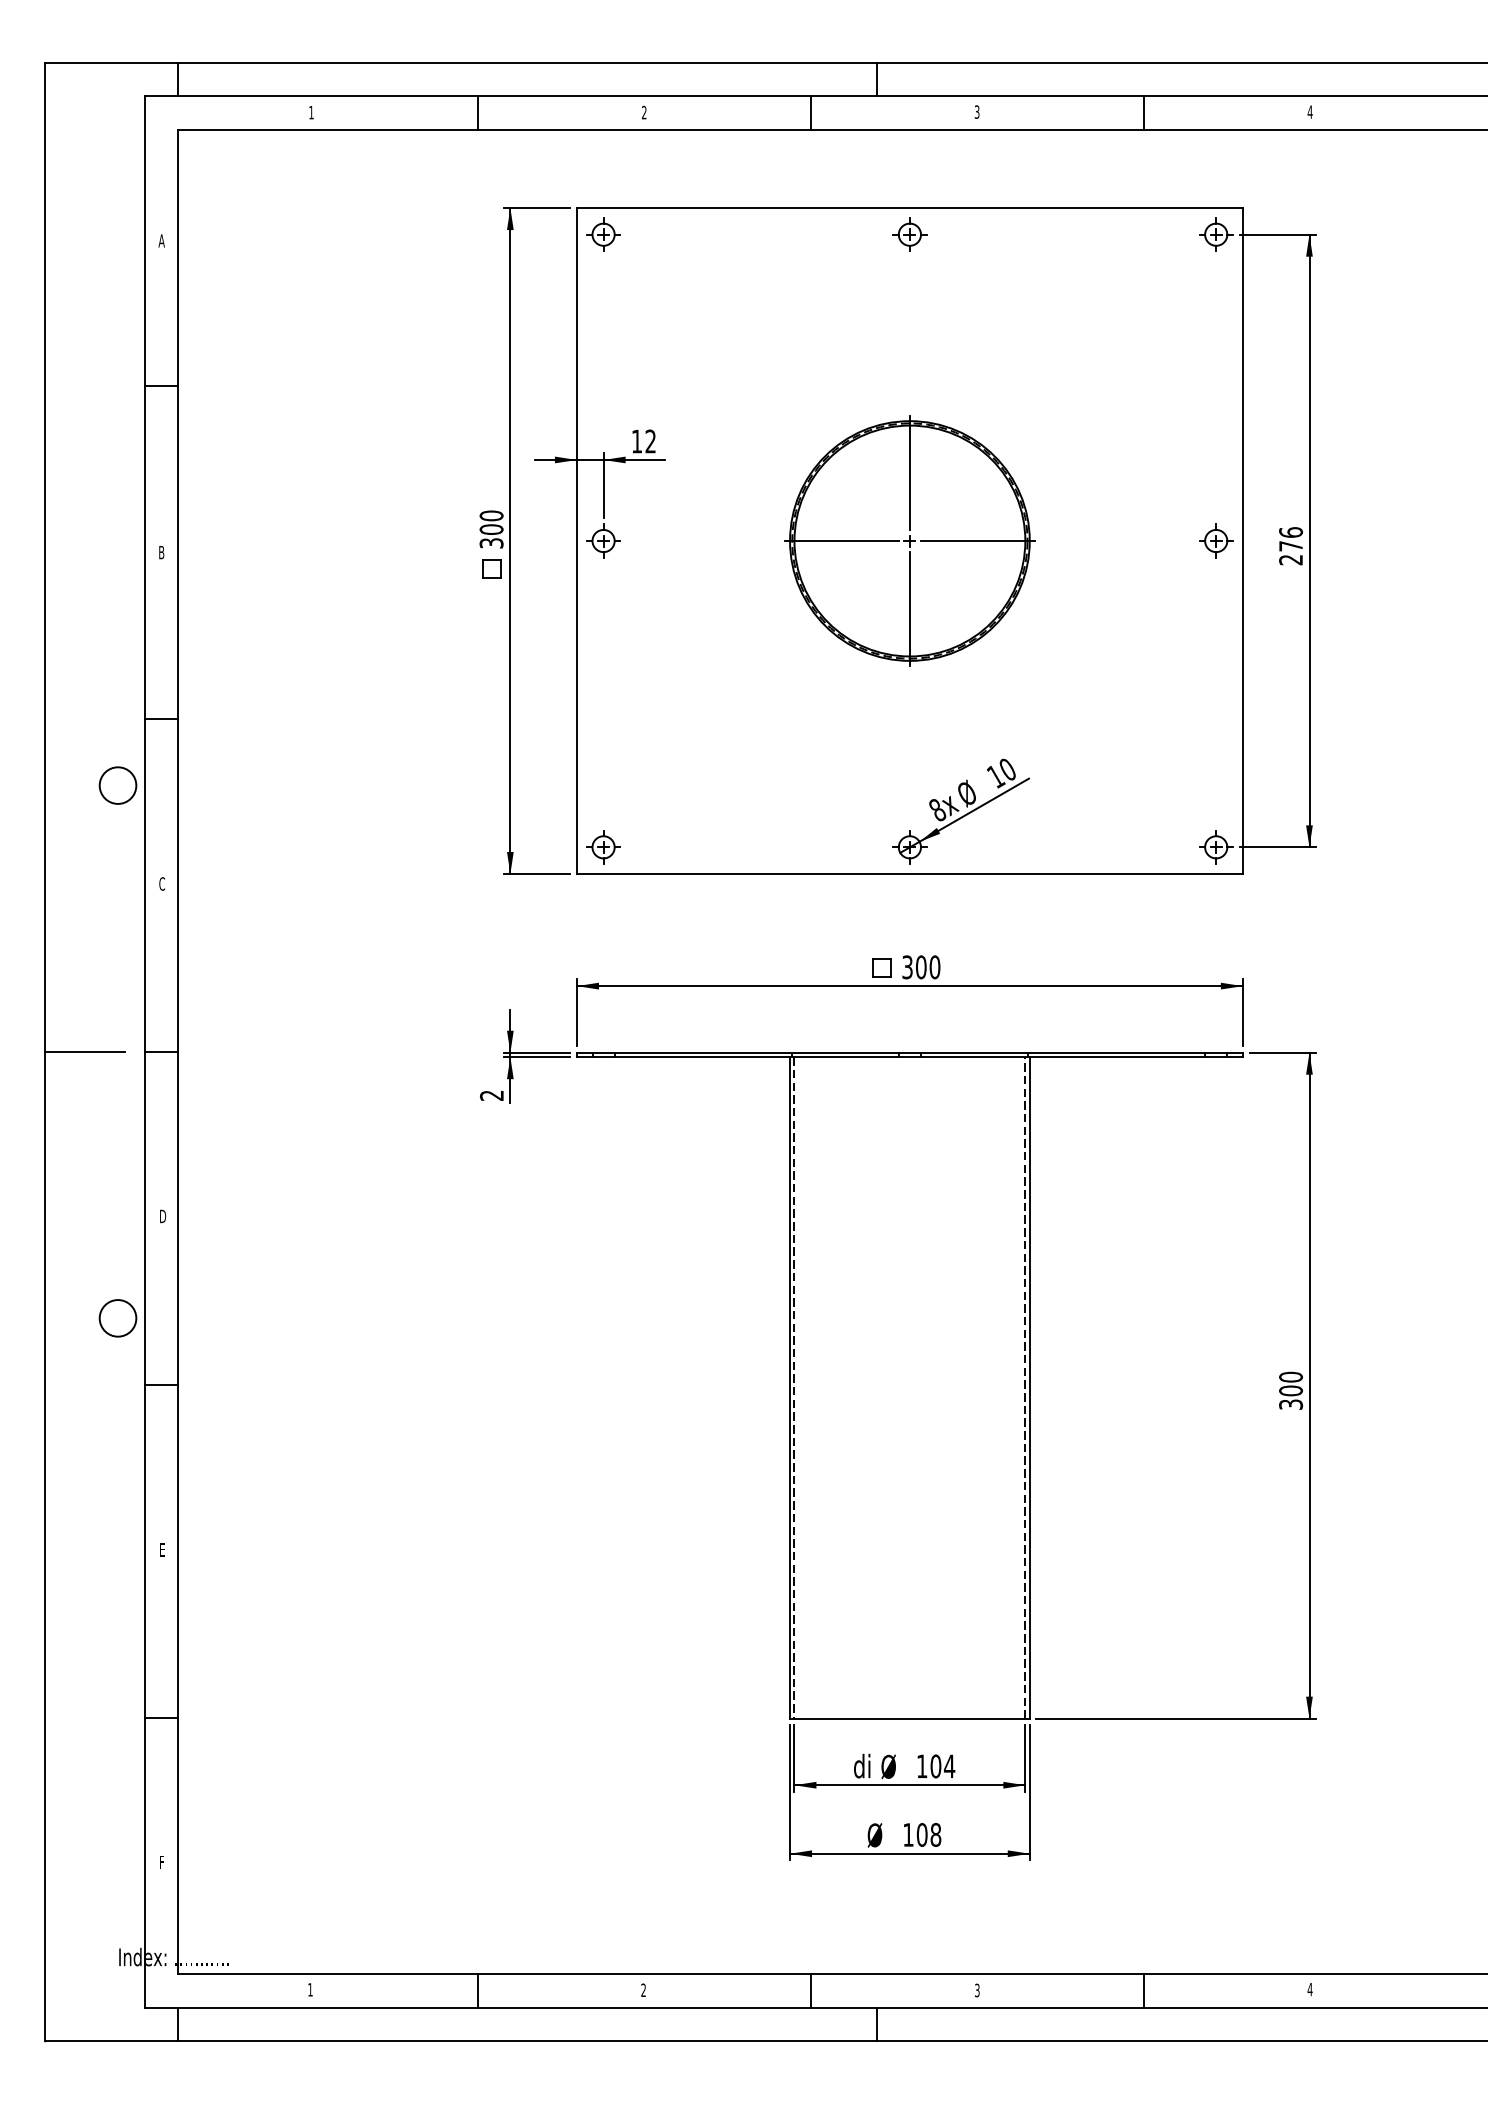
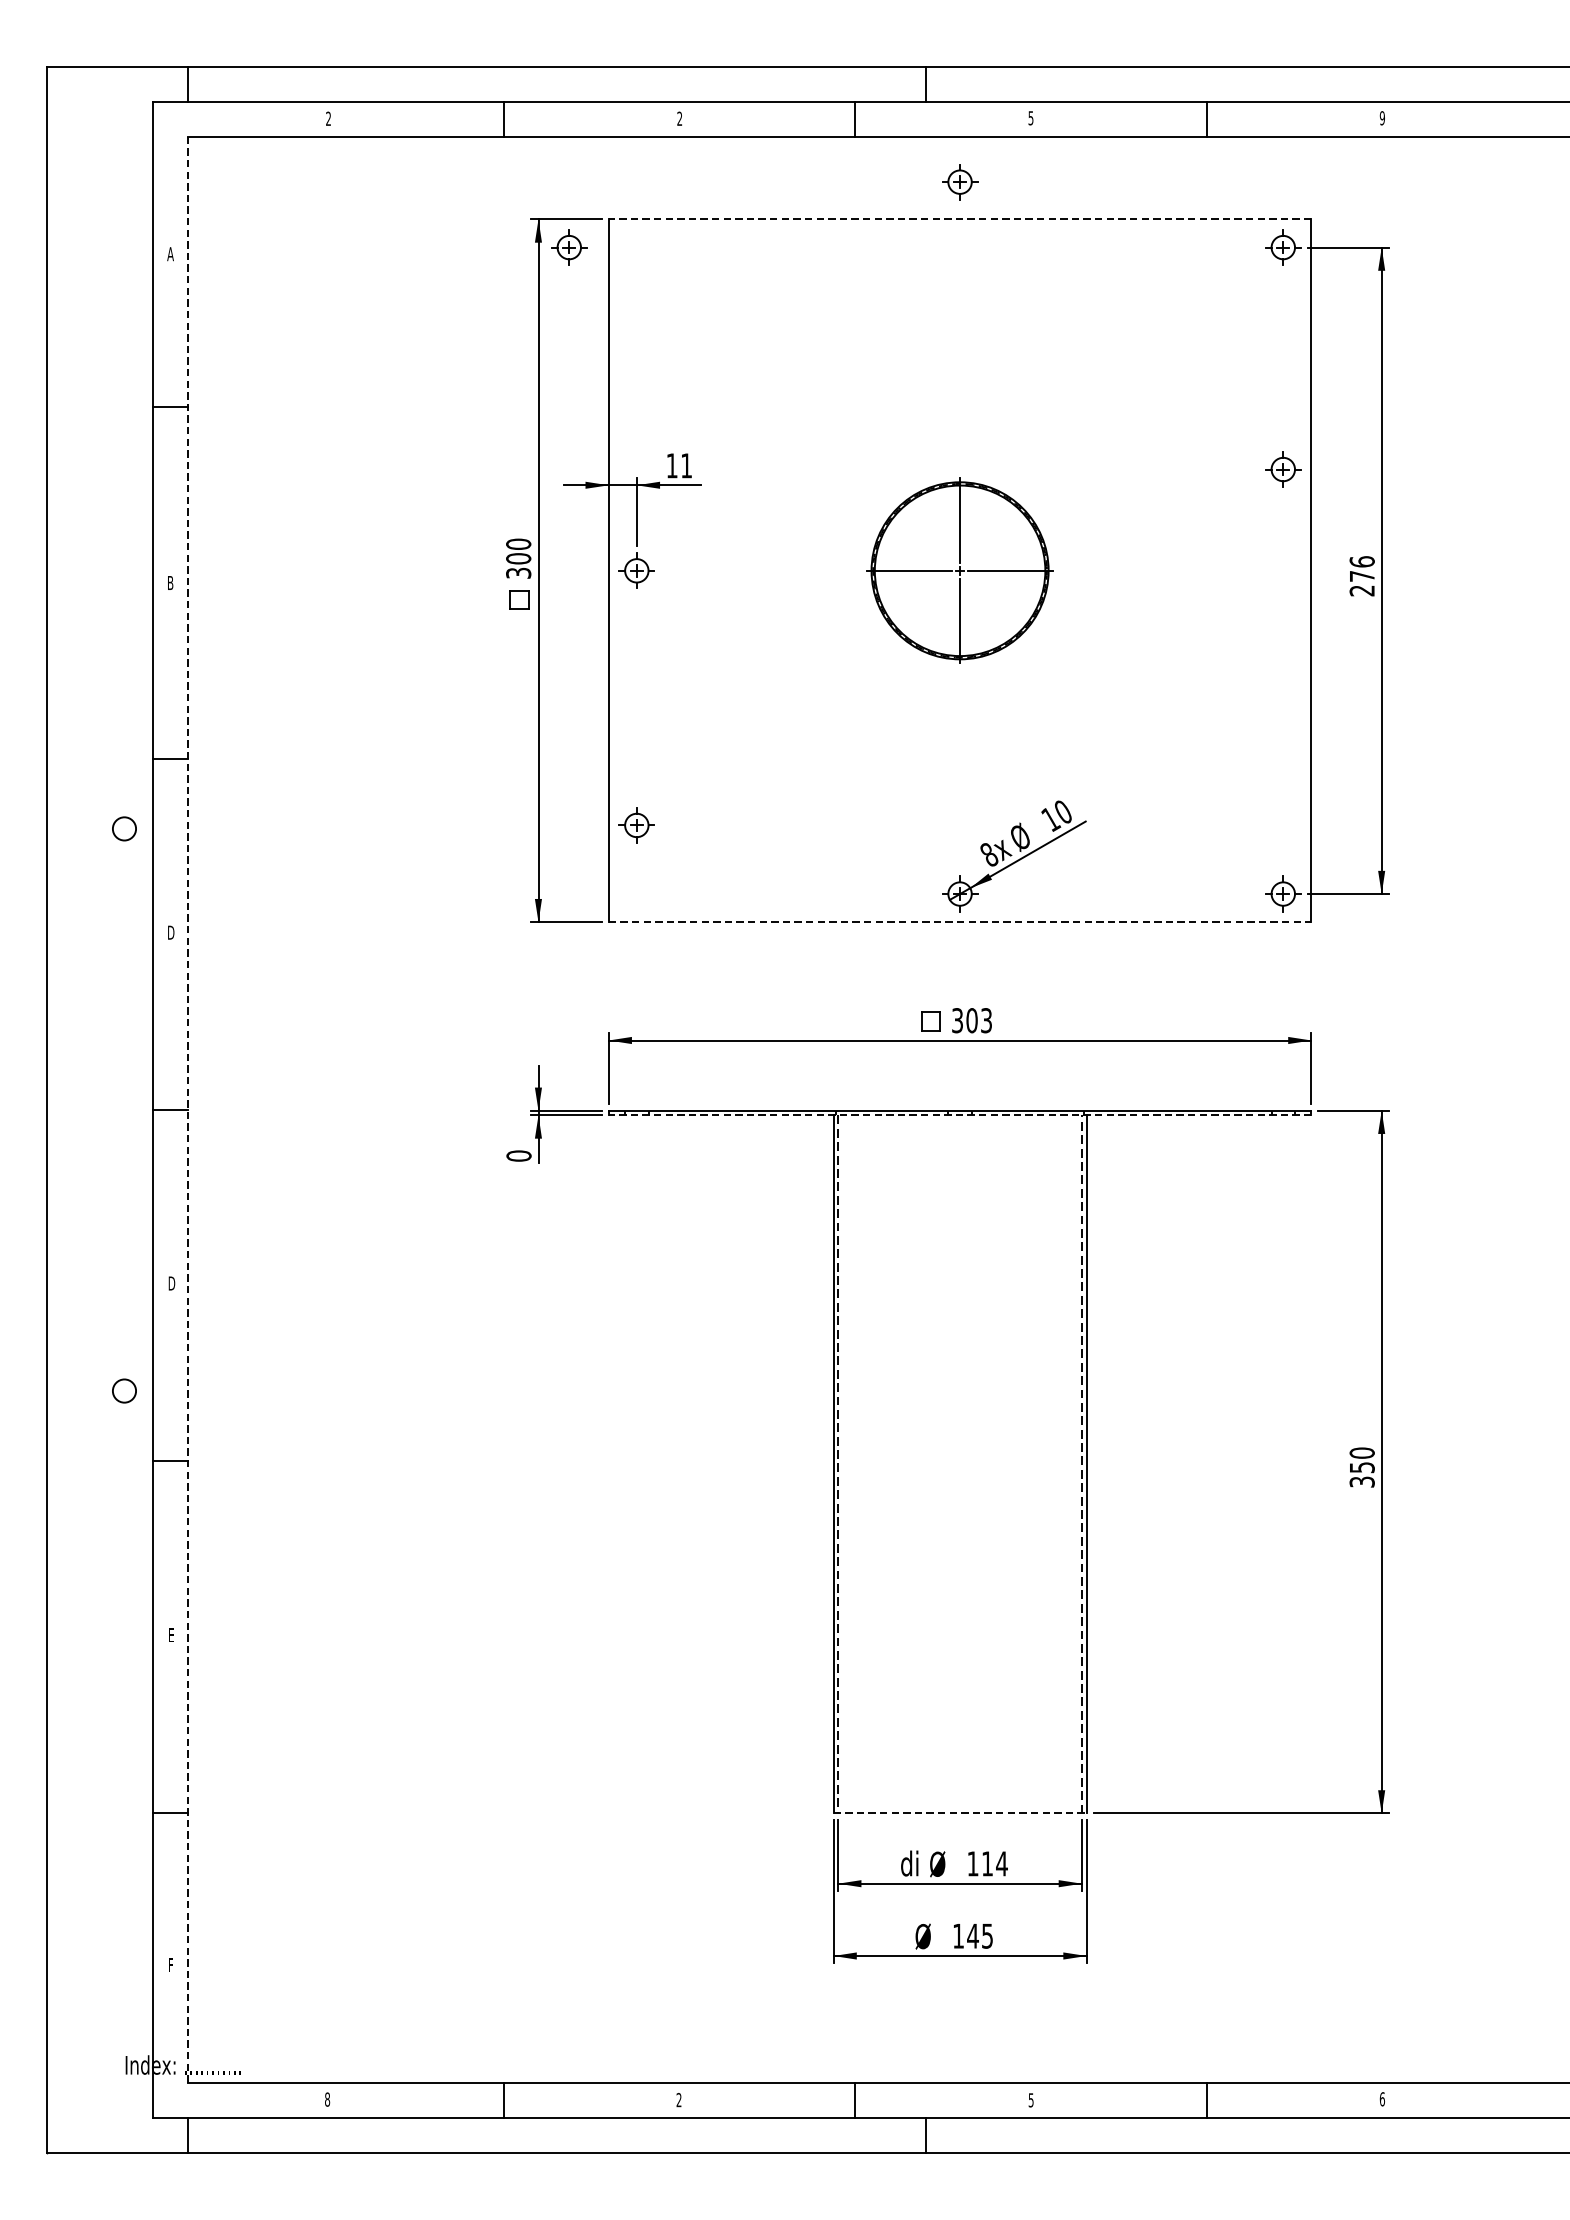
text: (977, 110) -> (1031, 116), 3 -> 5
text: (1309, 111) -> (1381, 117), 4 -> 9
text: (311, 112) -> (328, 118), 1 -> 2
line: (909, 208) -> (959, 219), solid -> dashed
part: (603, 234) -> (569, 247), moved
part: (909, 234) -> (959, 181), moved
text: (650, 441) -> (686, 465), 12 -> 11
part: (909, 540) -> (959, 570), size x0.7
part: (1216, 540) -> (1283, 468), moved
circle: (117, 785) -> (123, 828), size x0.6
part: (603, 847) -> (636, 825), moved
line: (909, 874) -> (959, 922), solid -> dashed
text: (162, 883) -> (171, 932), C -> D
text: (934, 967) -> (986, 1020), 300 -> 303
line: (84, 1052) -> (89, 1110), removed
line: (177, 1052) -> (187, 1110), solid -> dashed
line: (909, 1057) -> (959, 1115), solid -> dashed
text: (491, 1095) -> (518, 1155), 2 -> 0
circle: (117, 1318) -> (123, 1391), size x0.6
text: (1291, 1390) -> (1362, 1467), 300 -> 350
line: (909, 1718) -> (959, 1813), solid -> dashed
text: (935, 1766) -> (987, 1863), 104 -> 114
text: (928, 1834) -> (979, 1935), 108 -> 145
text: (310, 1989) -> (327, 2099), 1 -> 8
text: (977, 1989) -> (1031, 2099), 3 -> 5
text: (1309, 1989) -> (1381, 2099), 4 -> 6

